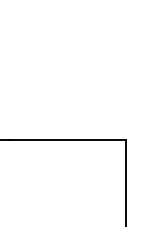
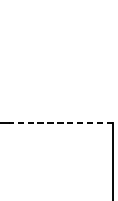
line: (68, 140) -> (61, 123), solid -> dashed

